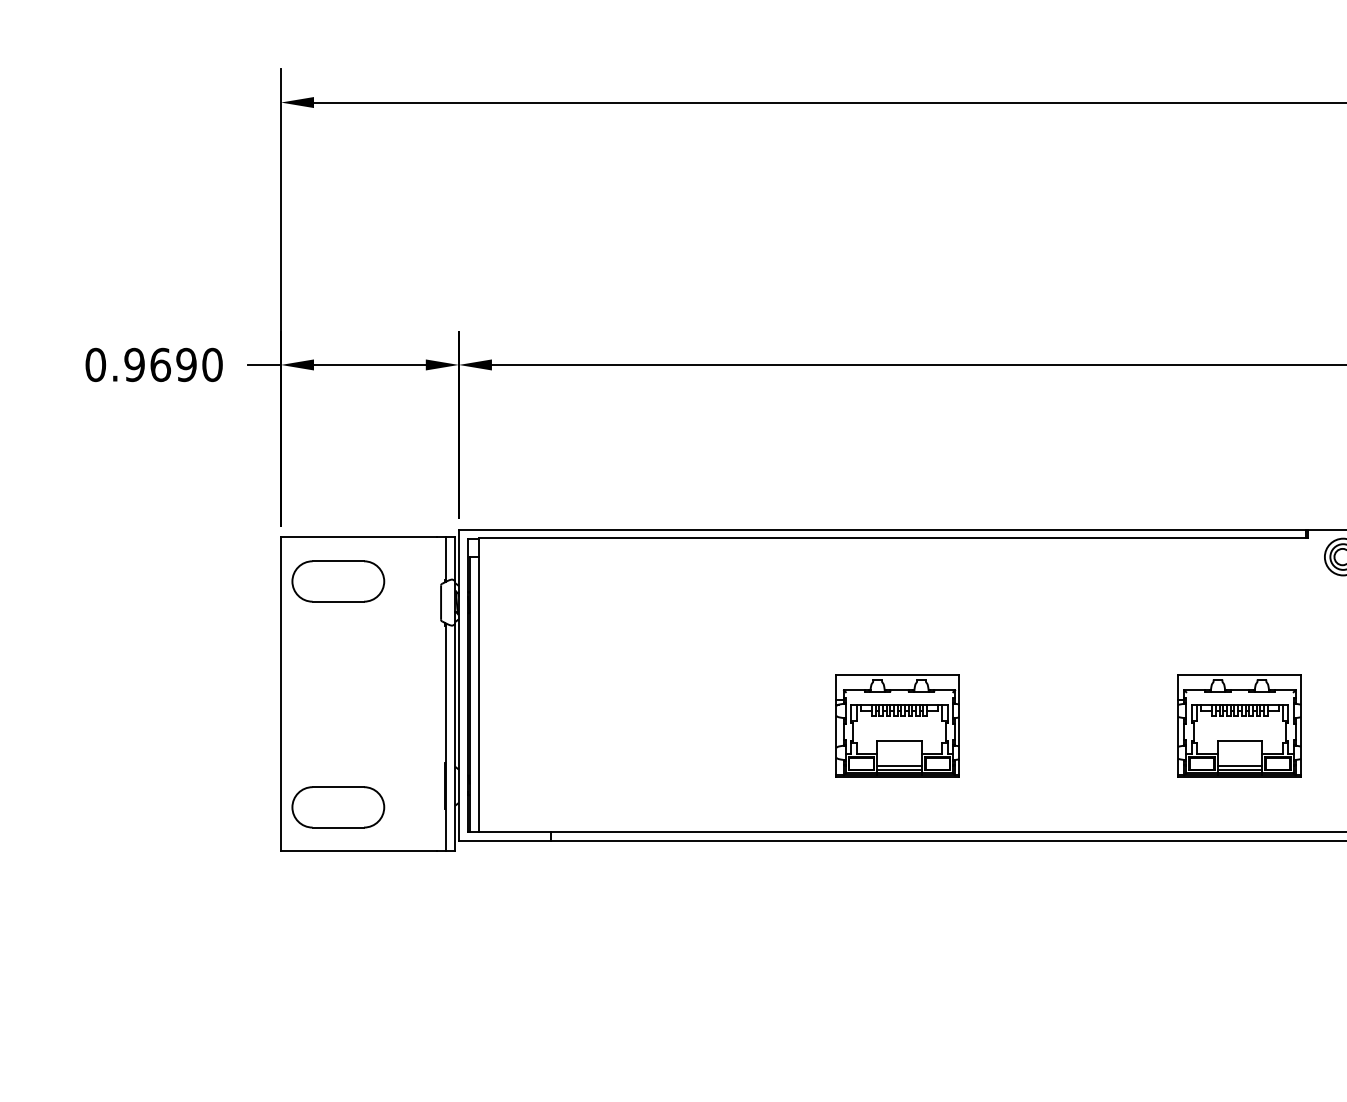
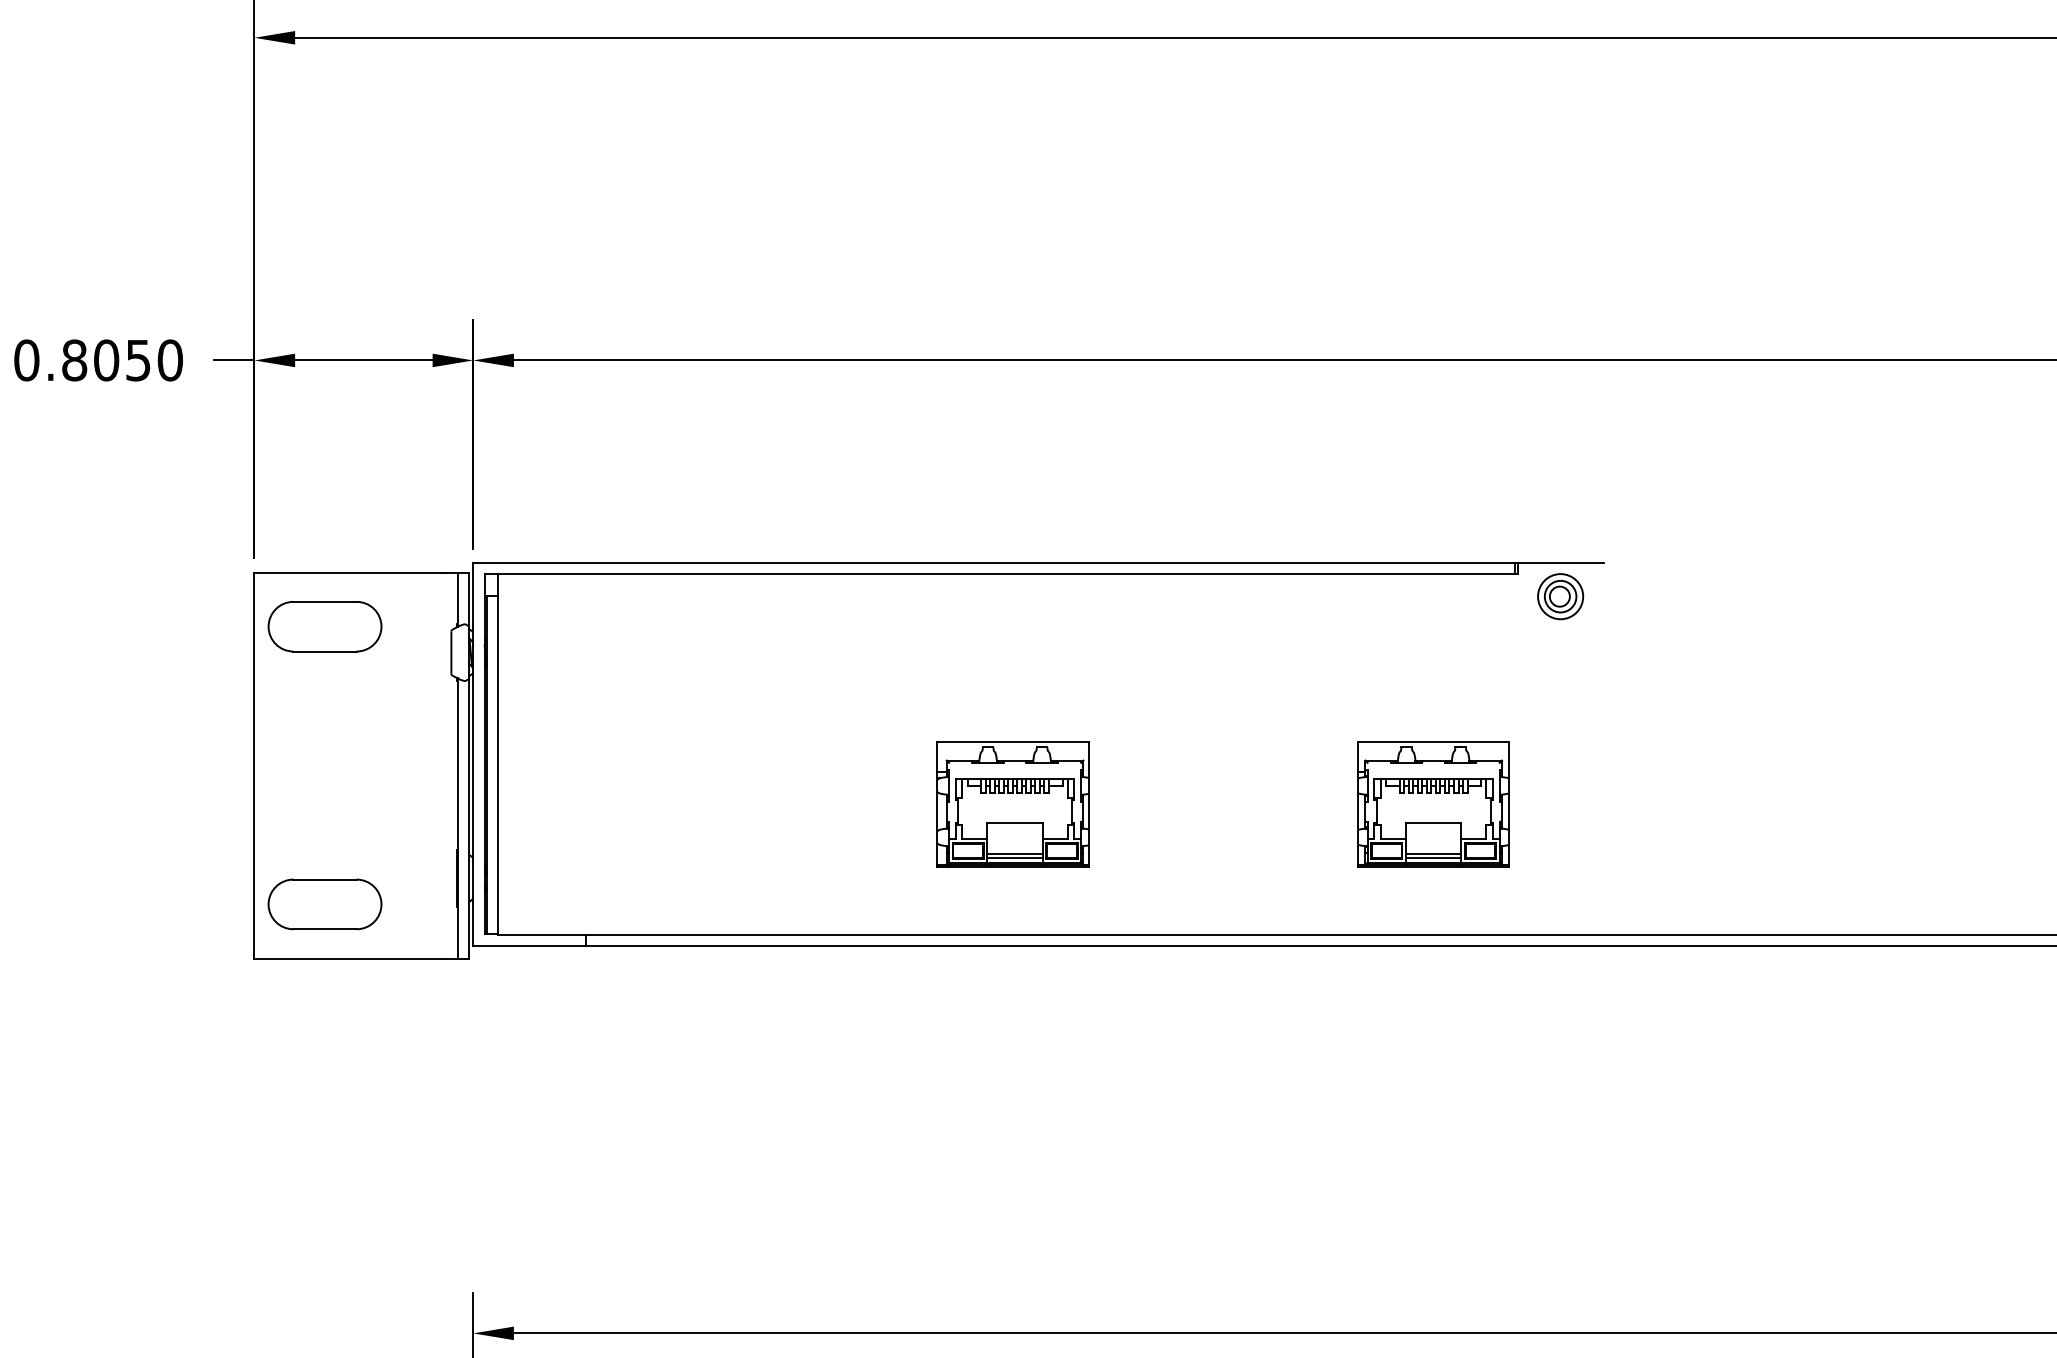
text: (160, 364) -> (106, 360), 0.9690 -> 0.8050

